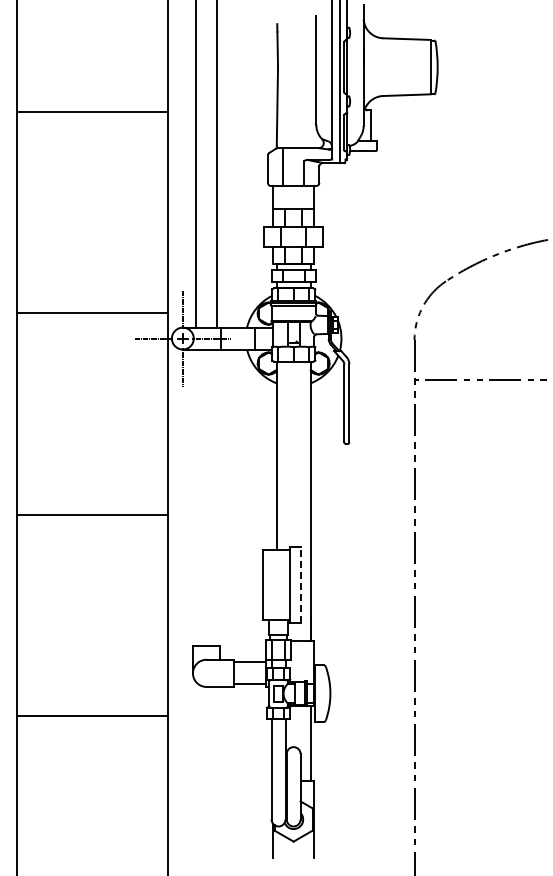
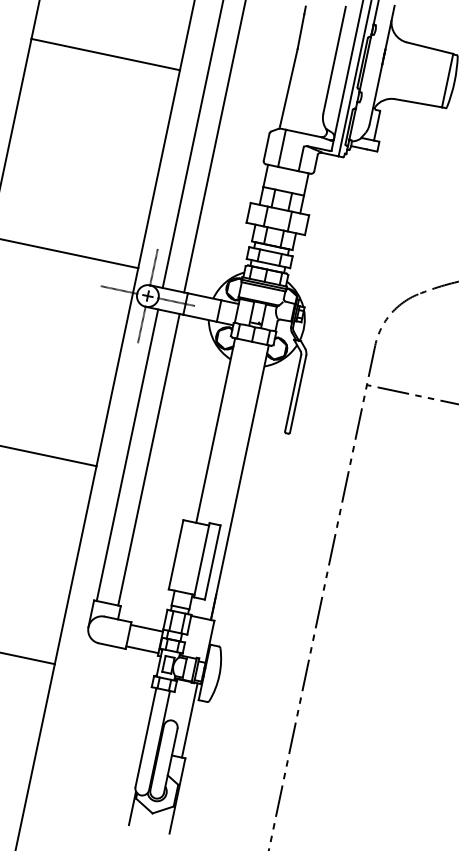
line: (195, 497) -> (127, 454), added
line: (217, 497) -> (149, 459), added
line: (300, 584) -> (212, 562), dashed -> solid

